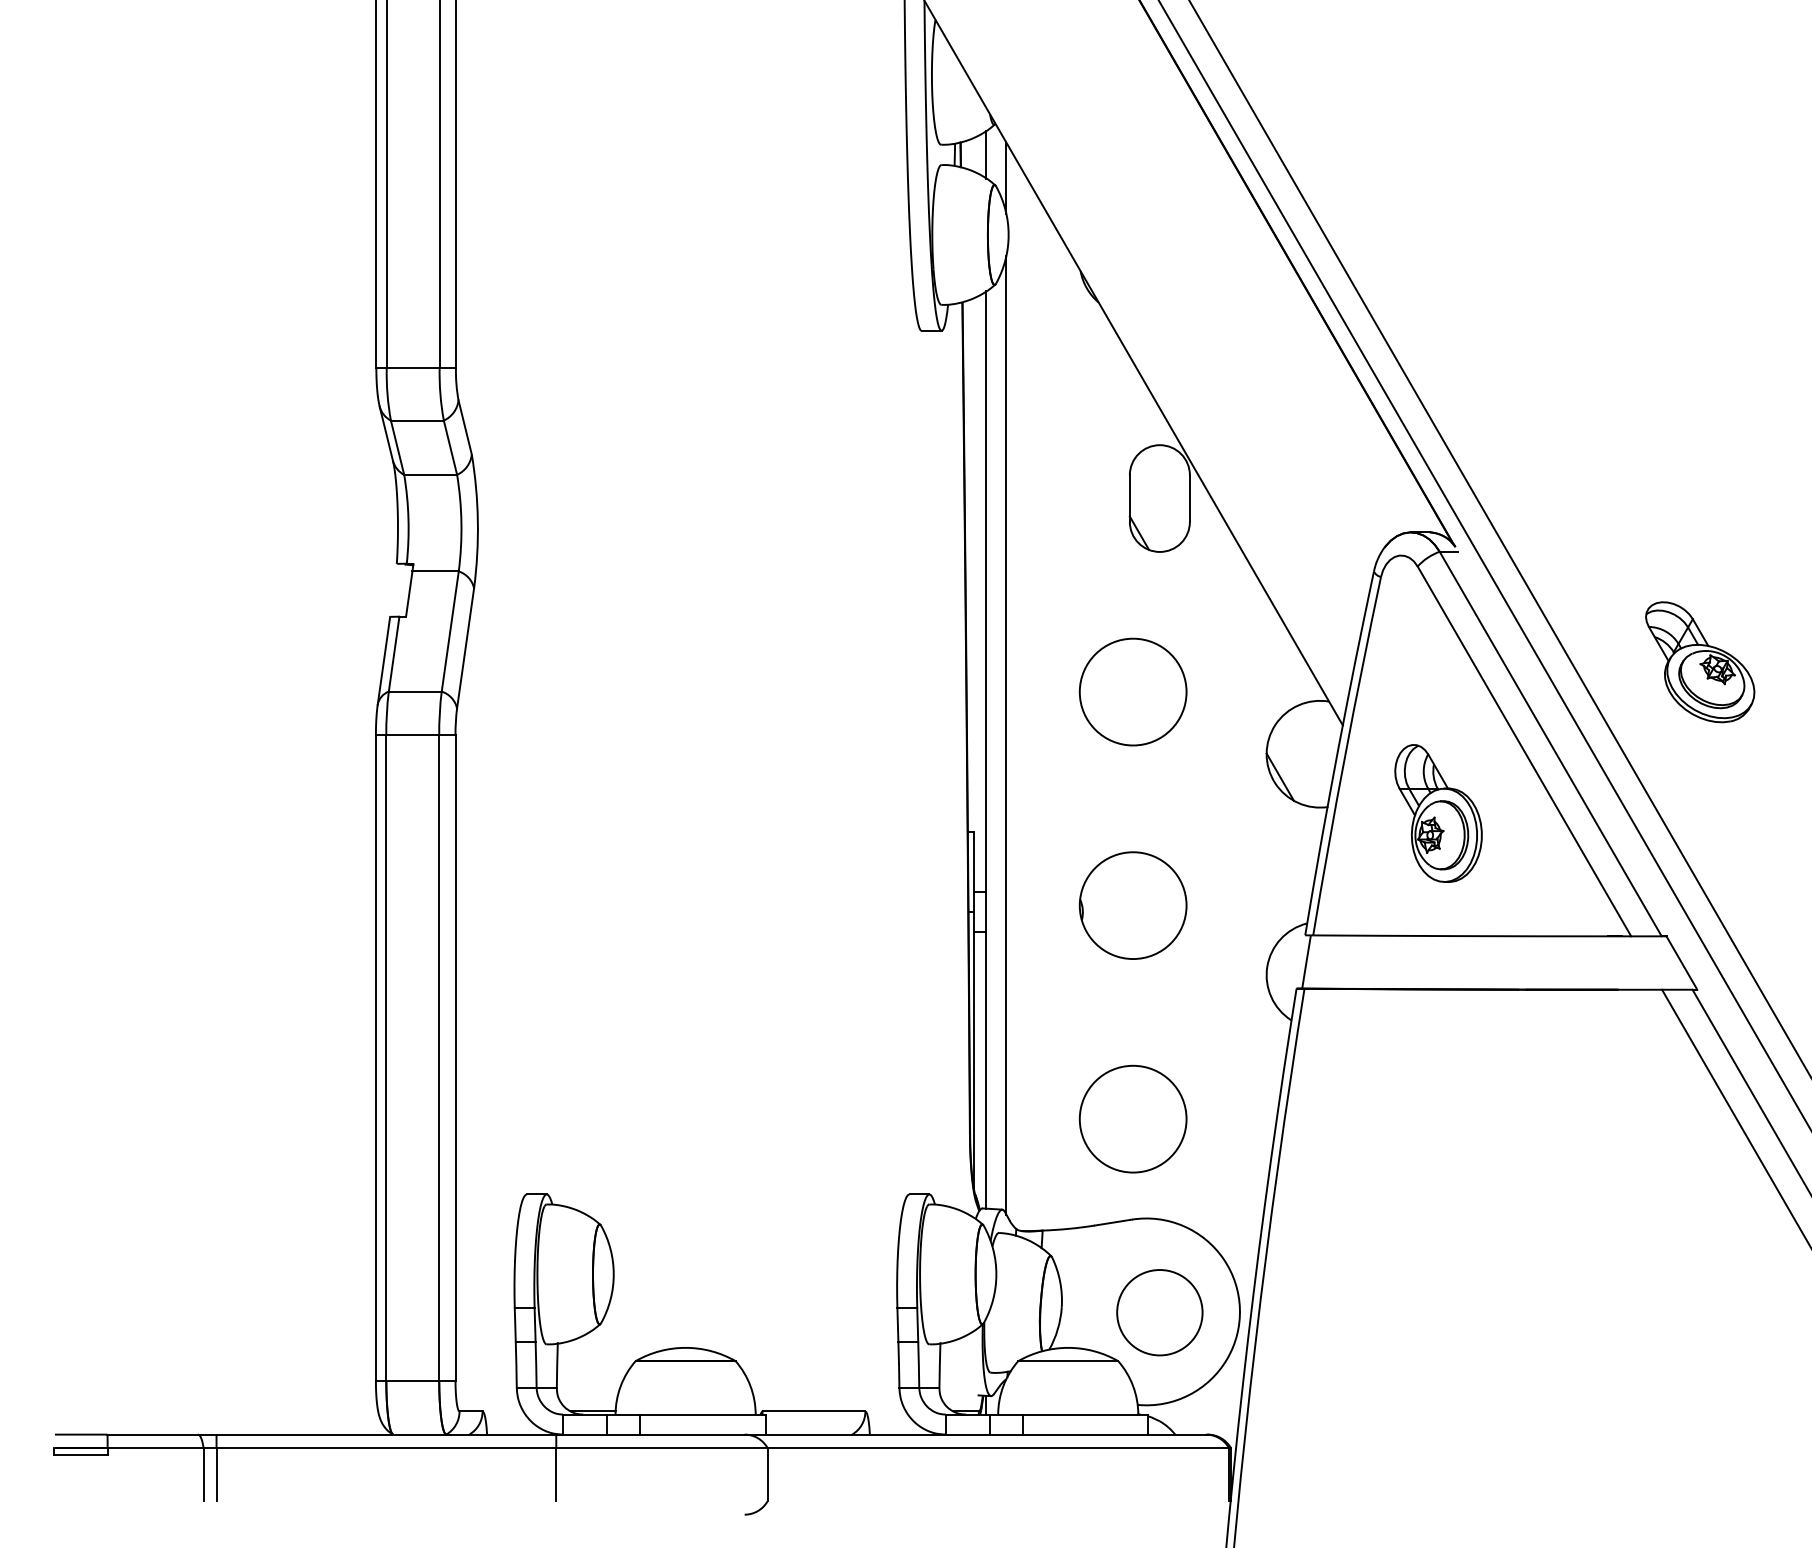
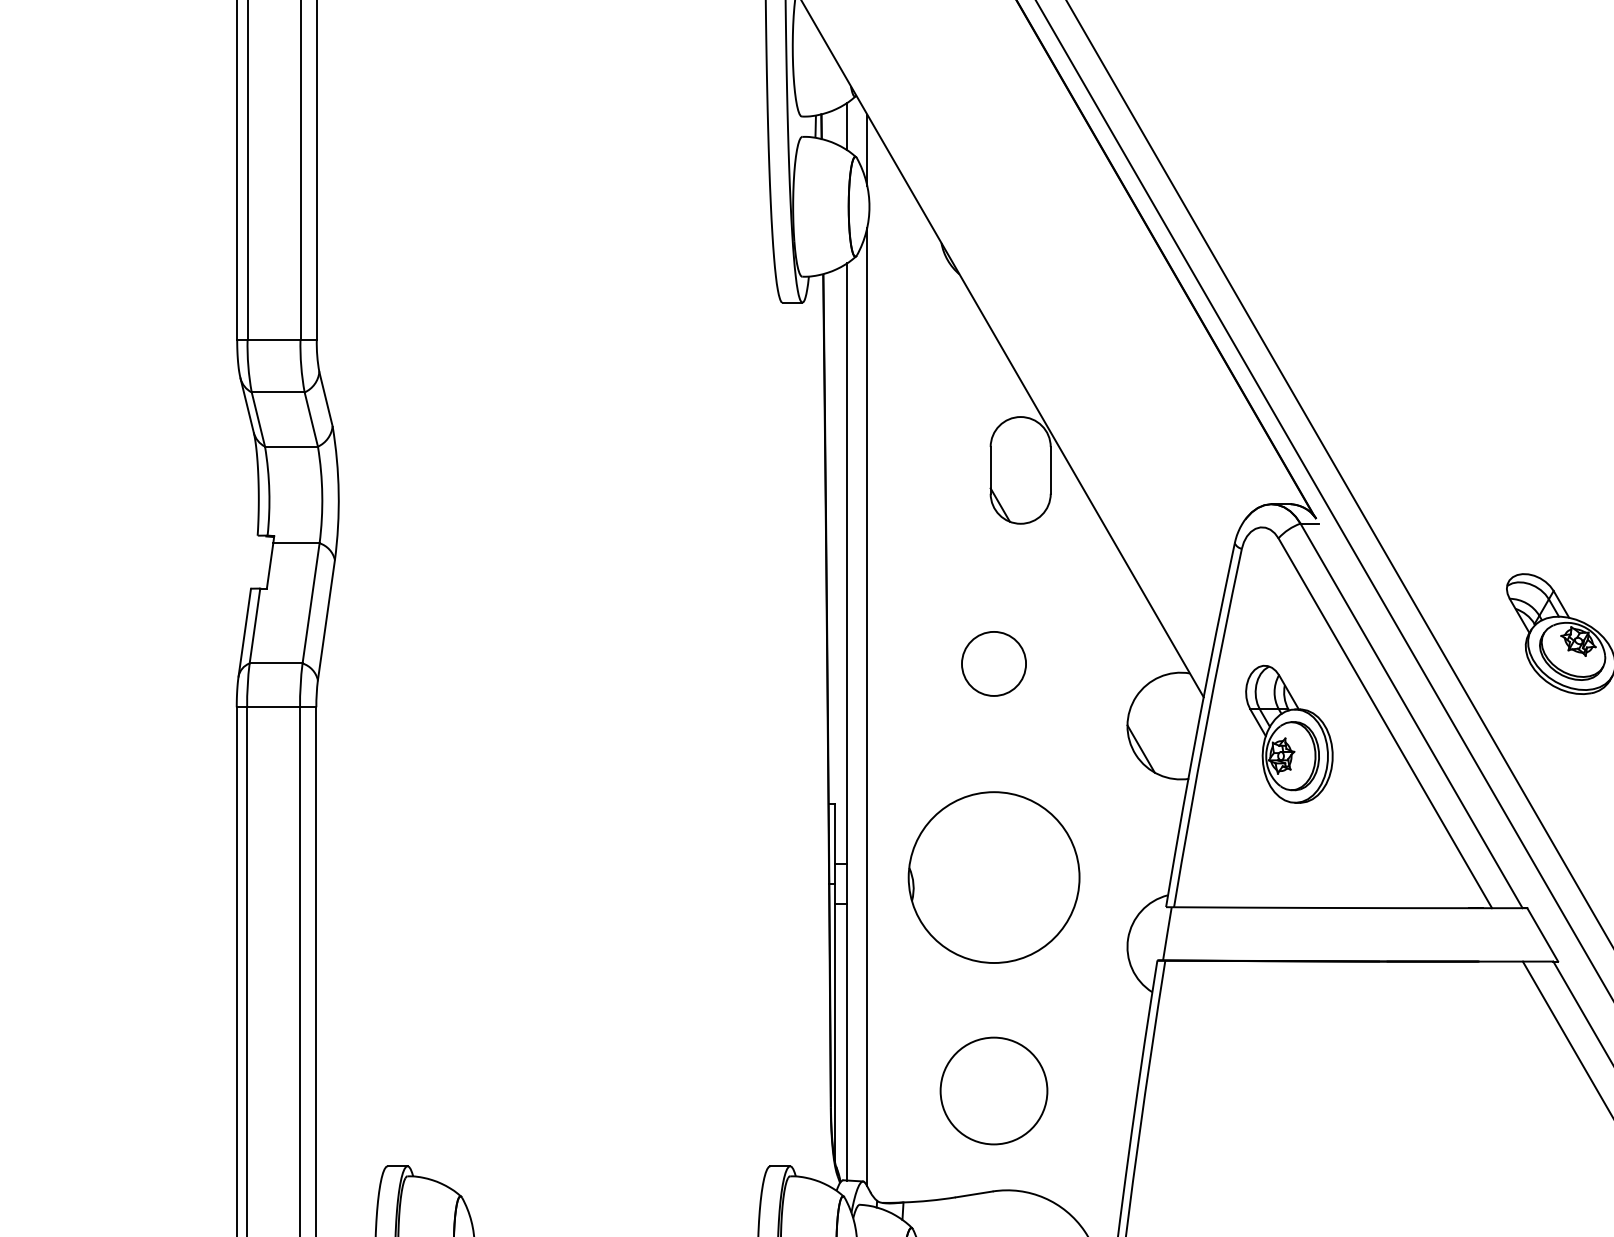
circle: (1132, 691) -> (993, 663), size x0.6
part: (1438, 813) -> (1289, 734), moved
part: (1132, 905) -> (993, 877), size x1.6

